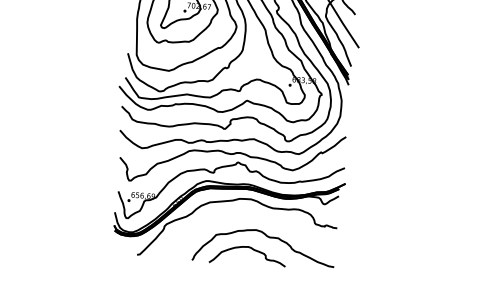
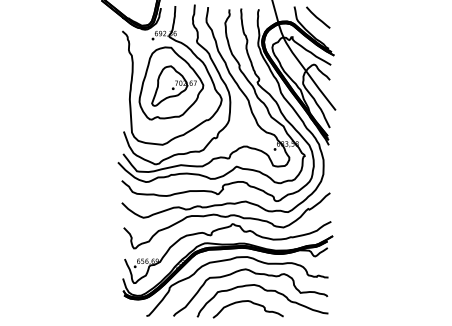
curve: (258, 218) -> (255, 274), added

